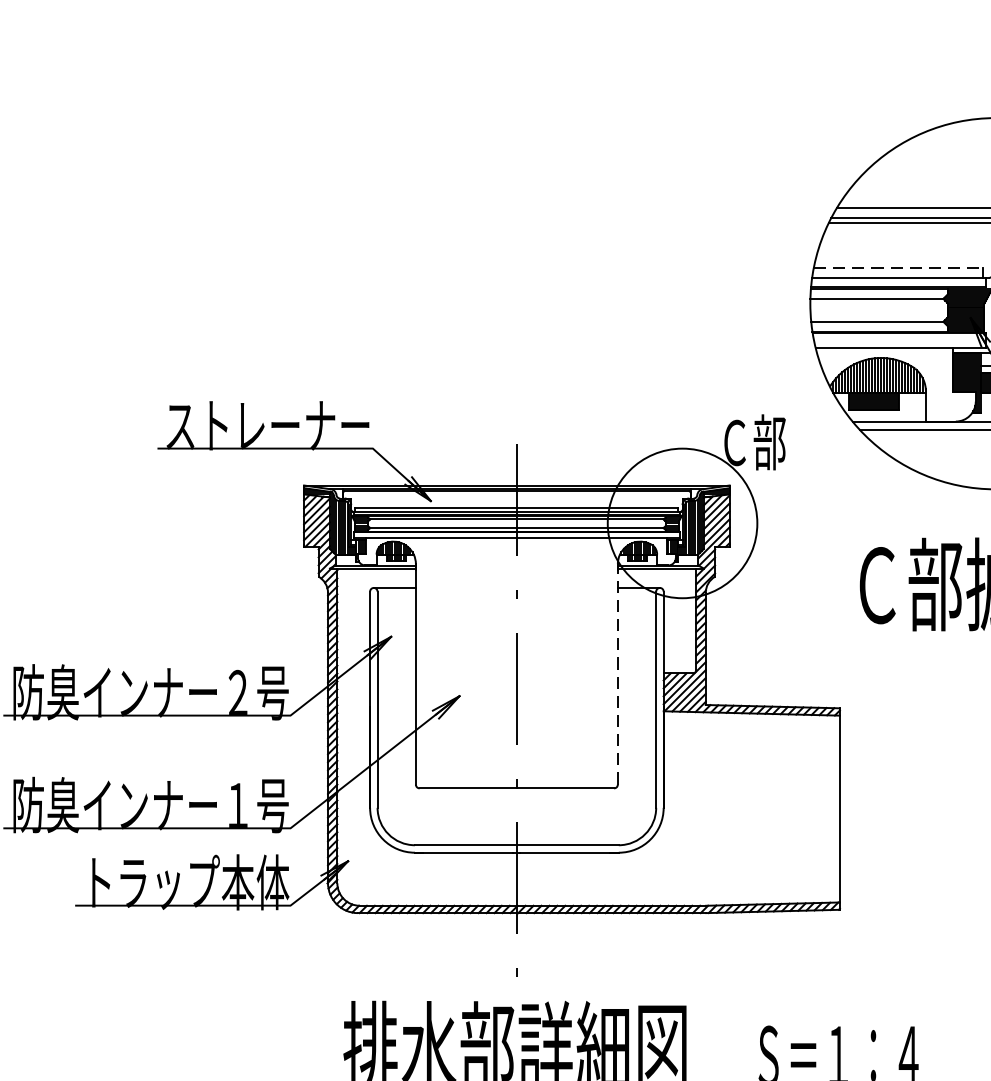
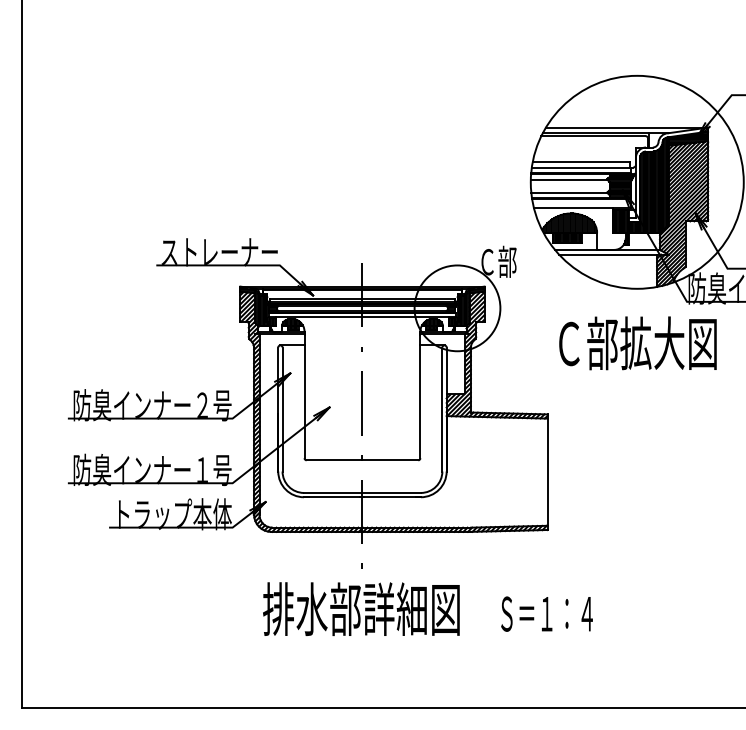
line: (898, 267) -> (581, 161), dashed -> solid
line: (618, 673) -> (420, 394), dashed -> solid

